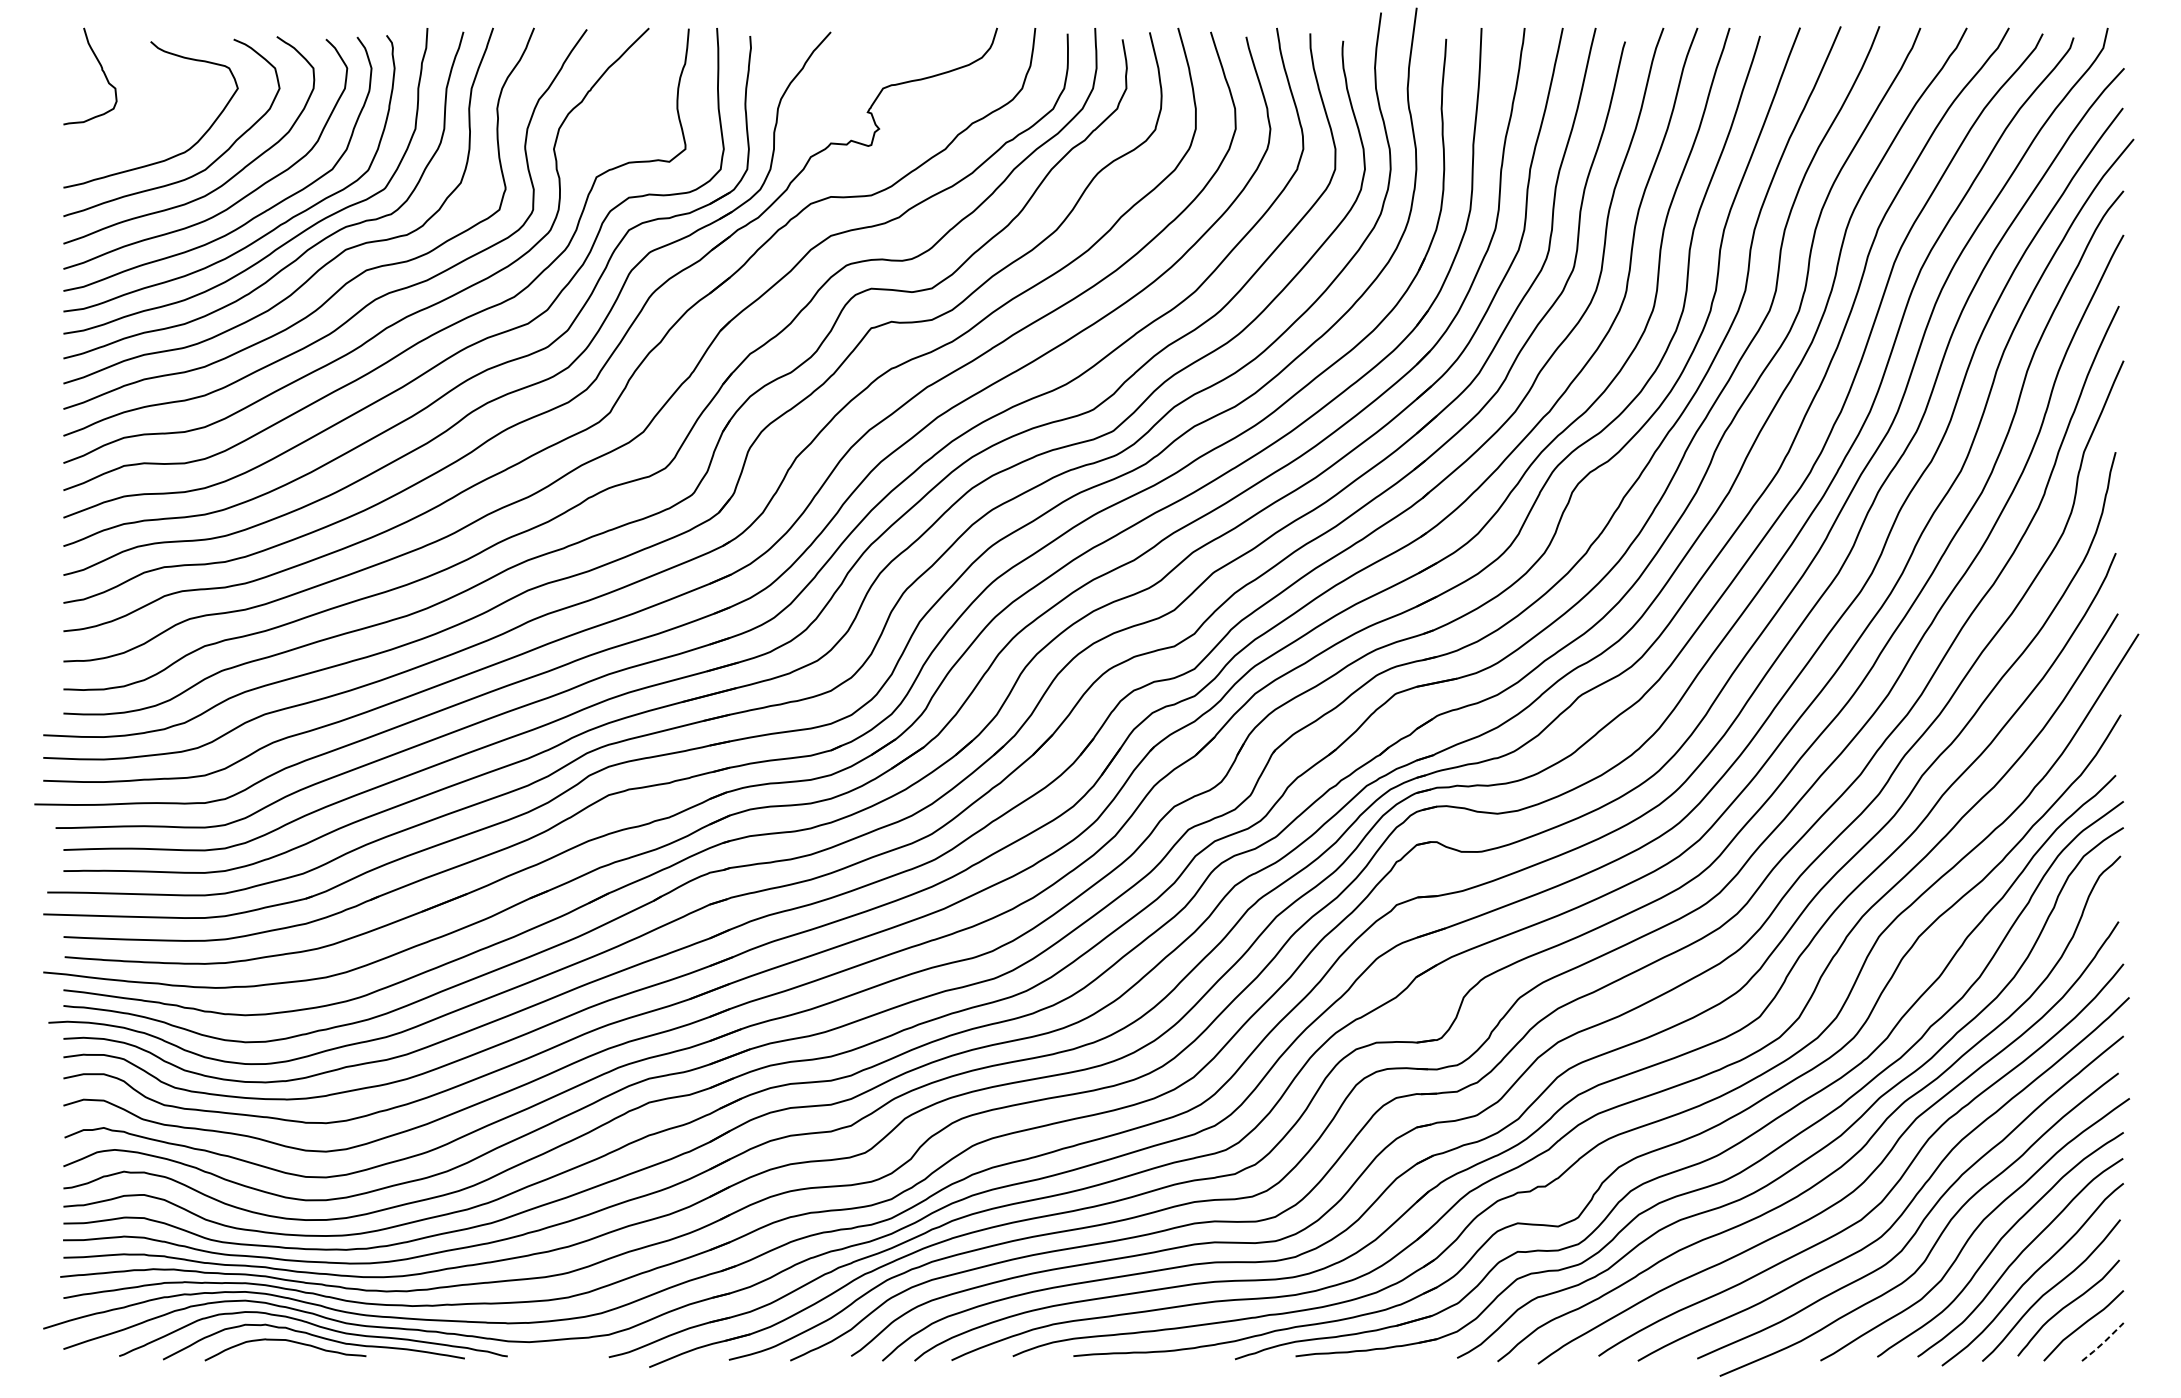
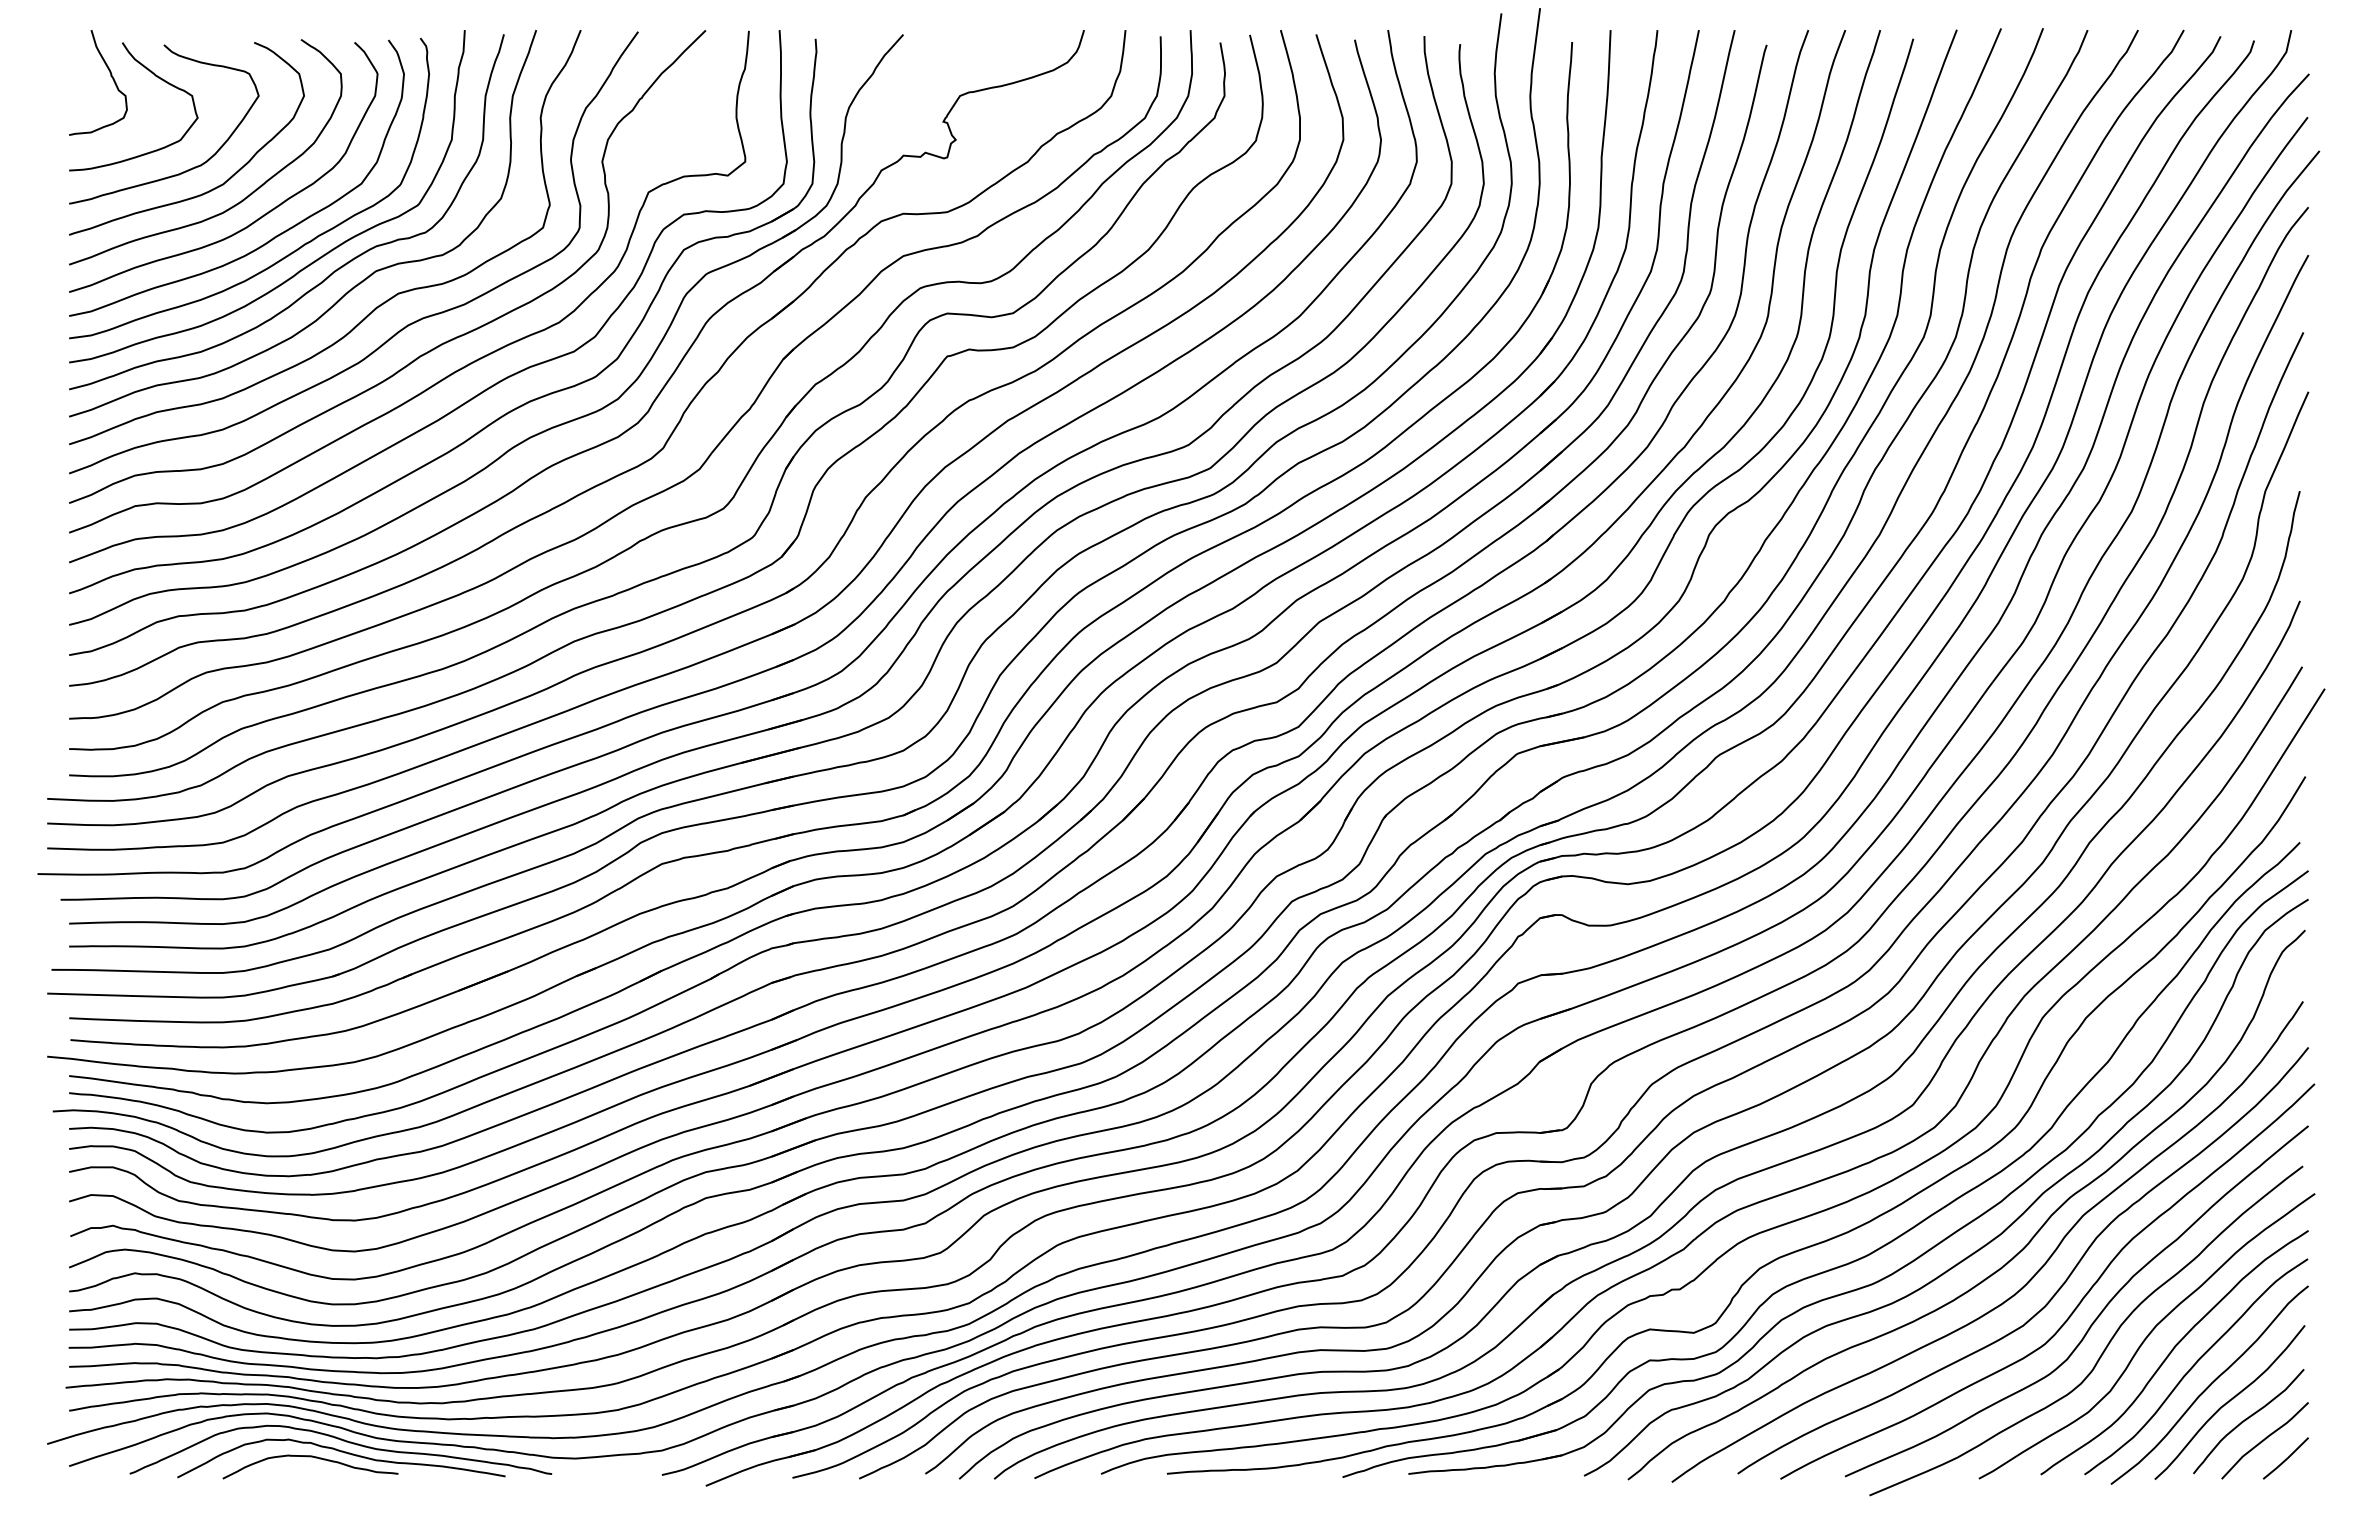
curve: (142, 70) -> (155, 76), added
line: (2103, 1342) -> (2286, 1458), dashed -> solid

